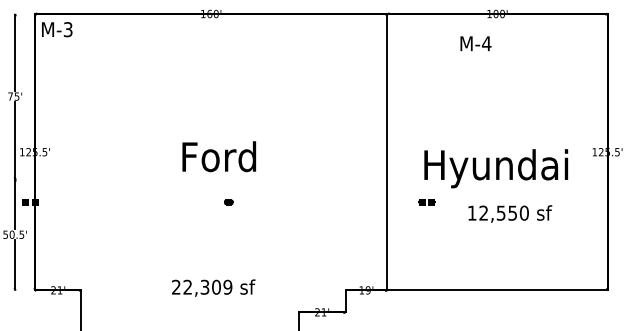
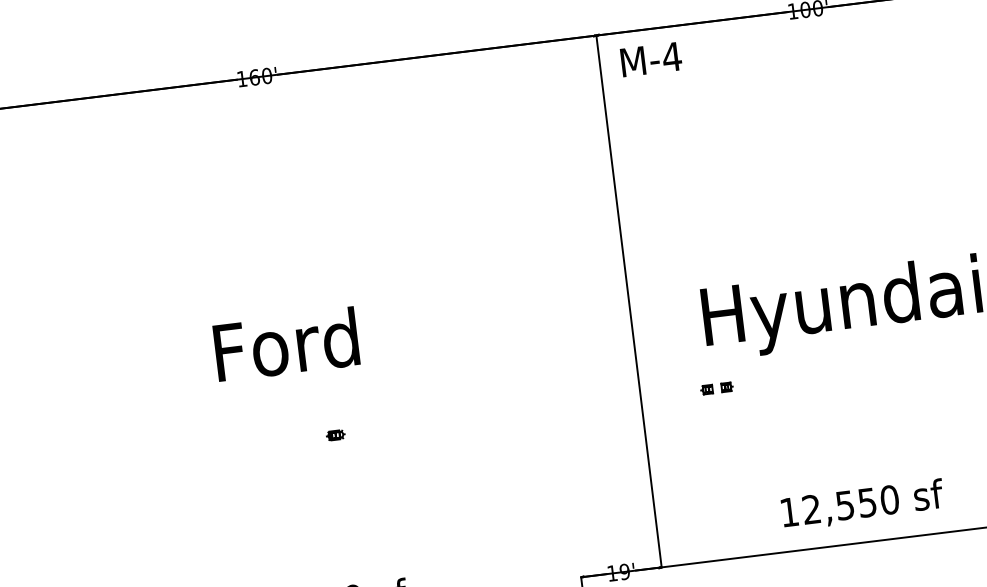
text: (475, 43) -> (650, 59), moved
text: (219, 156) -> (286, 344), moved
text: (510, 213) -> (863, 503), moved

